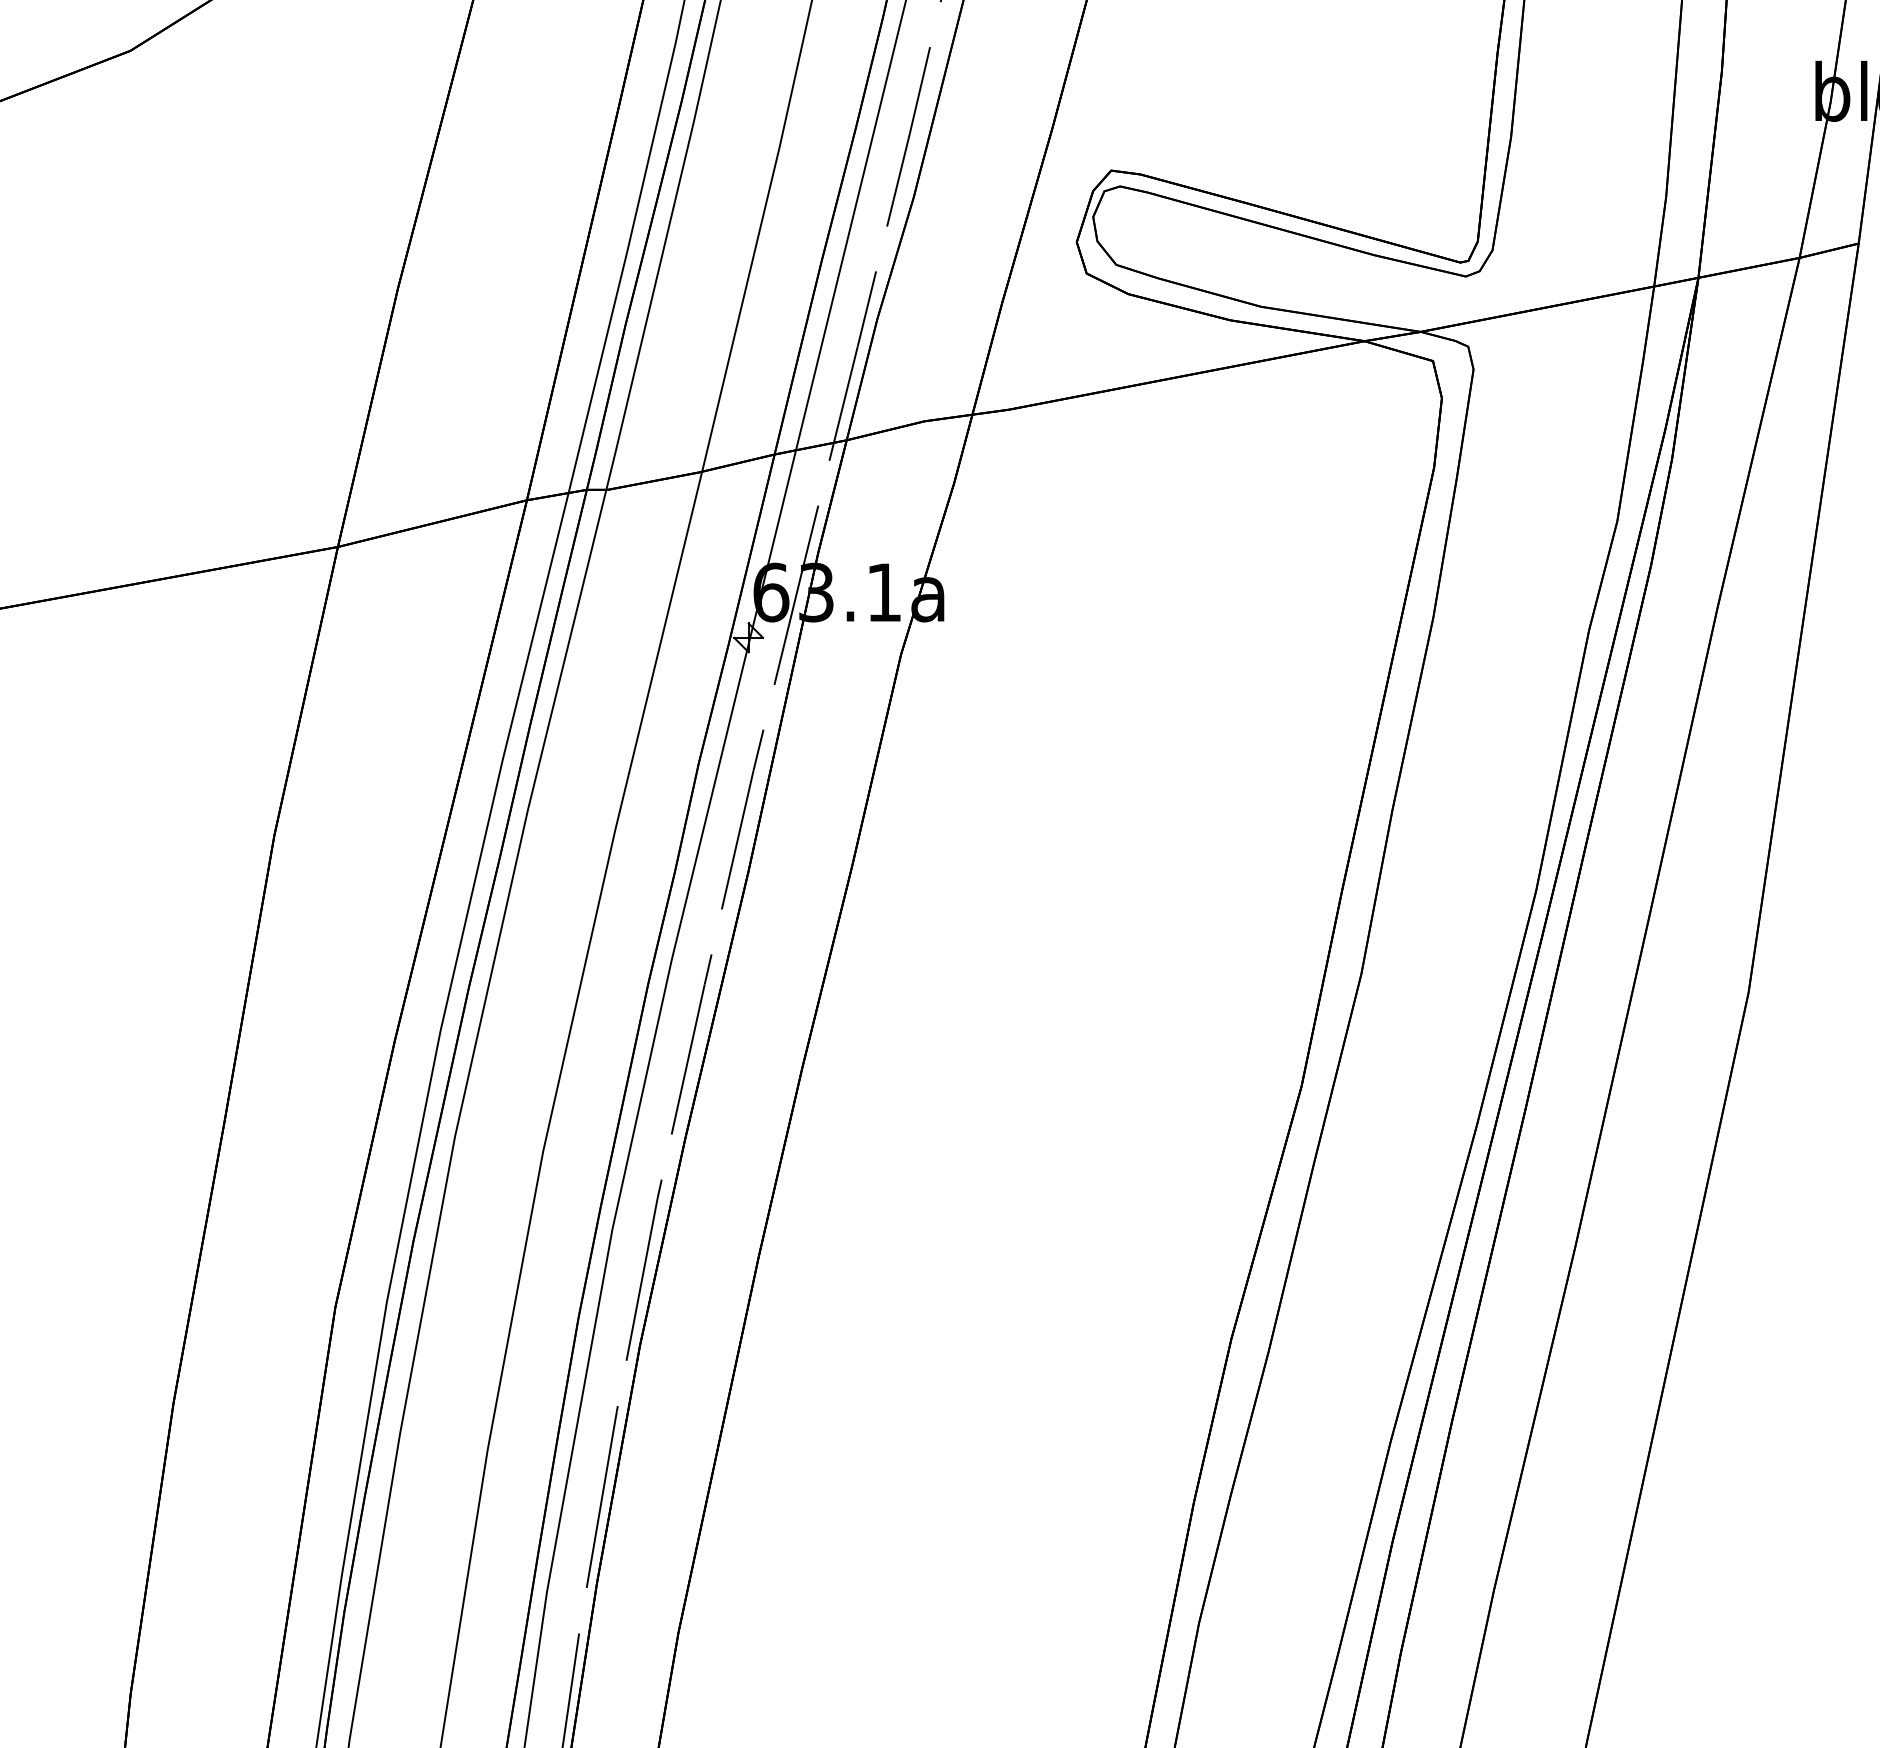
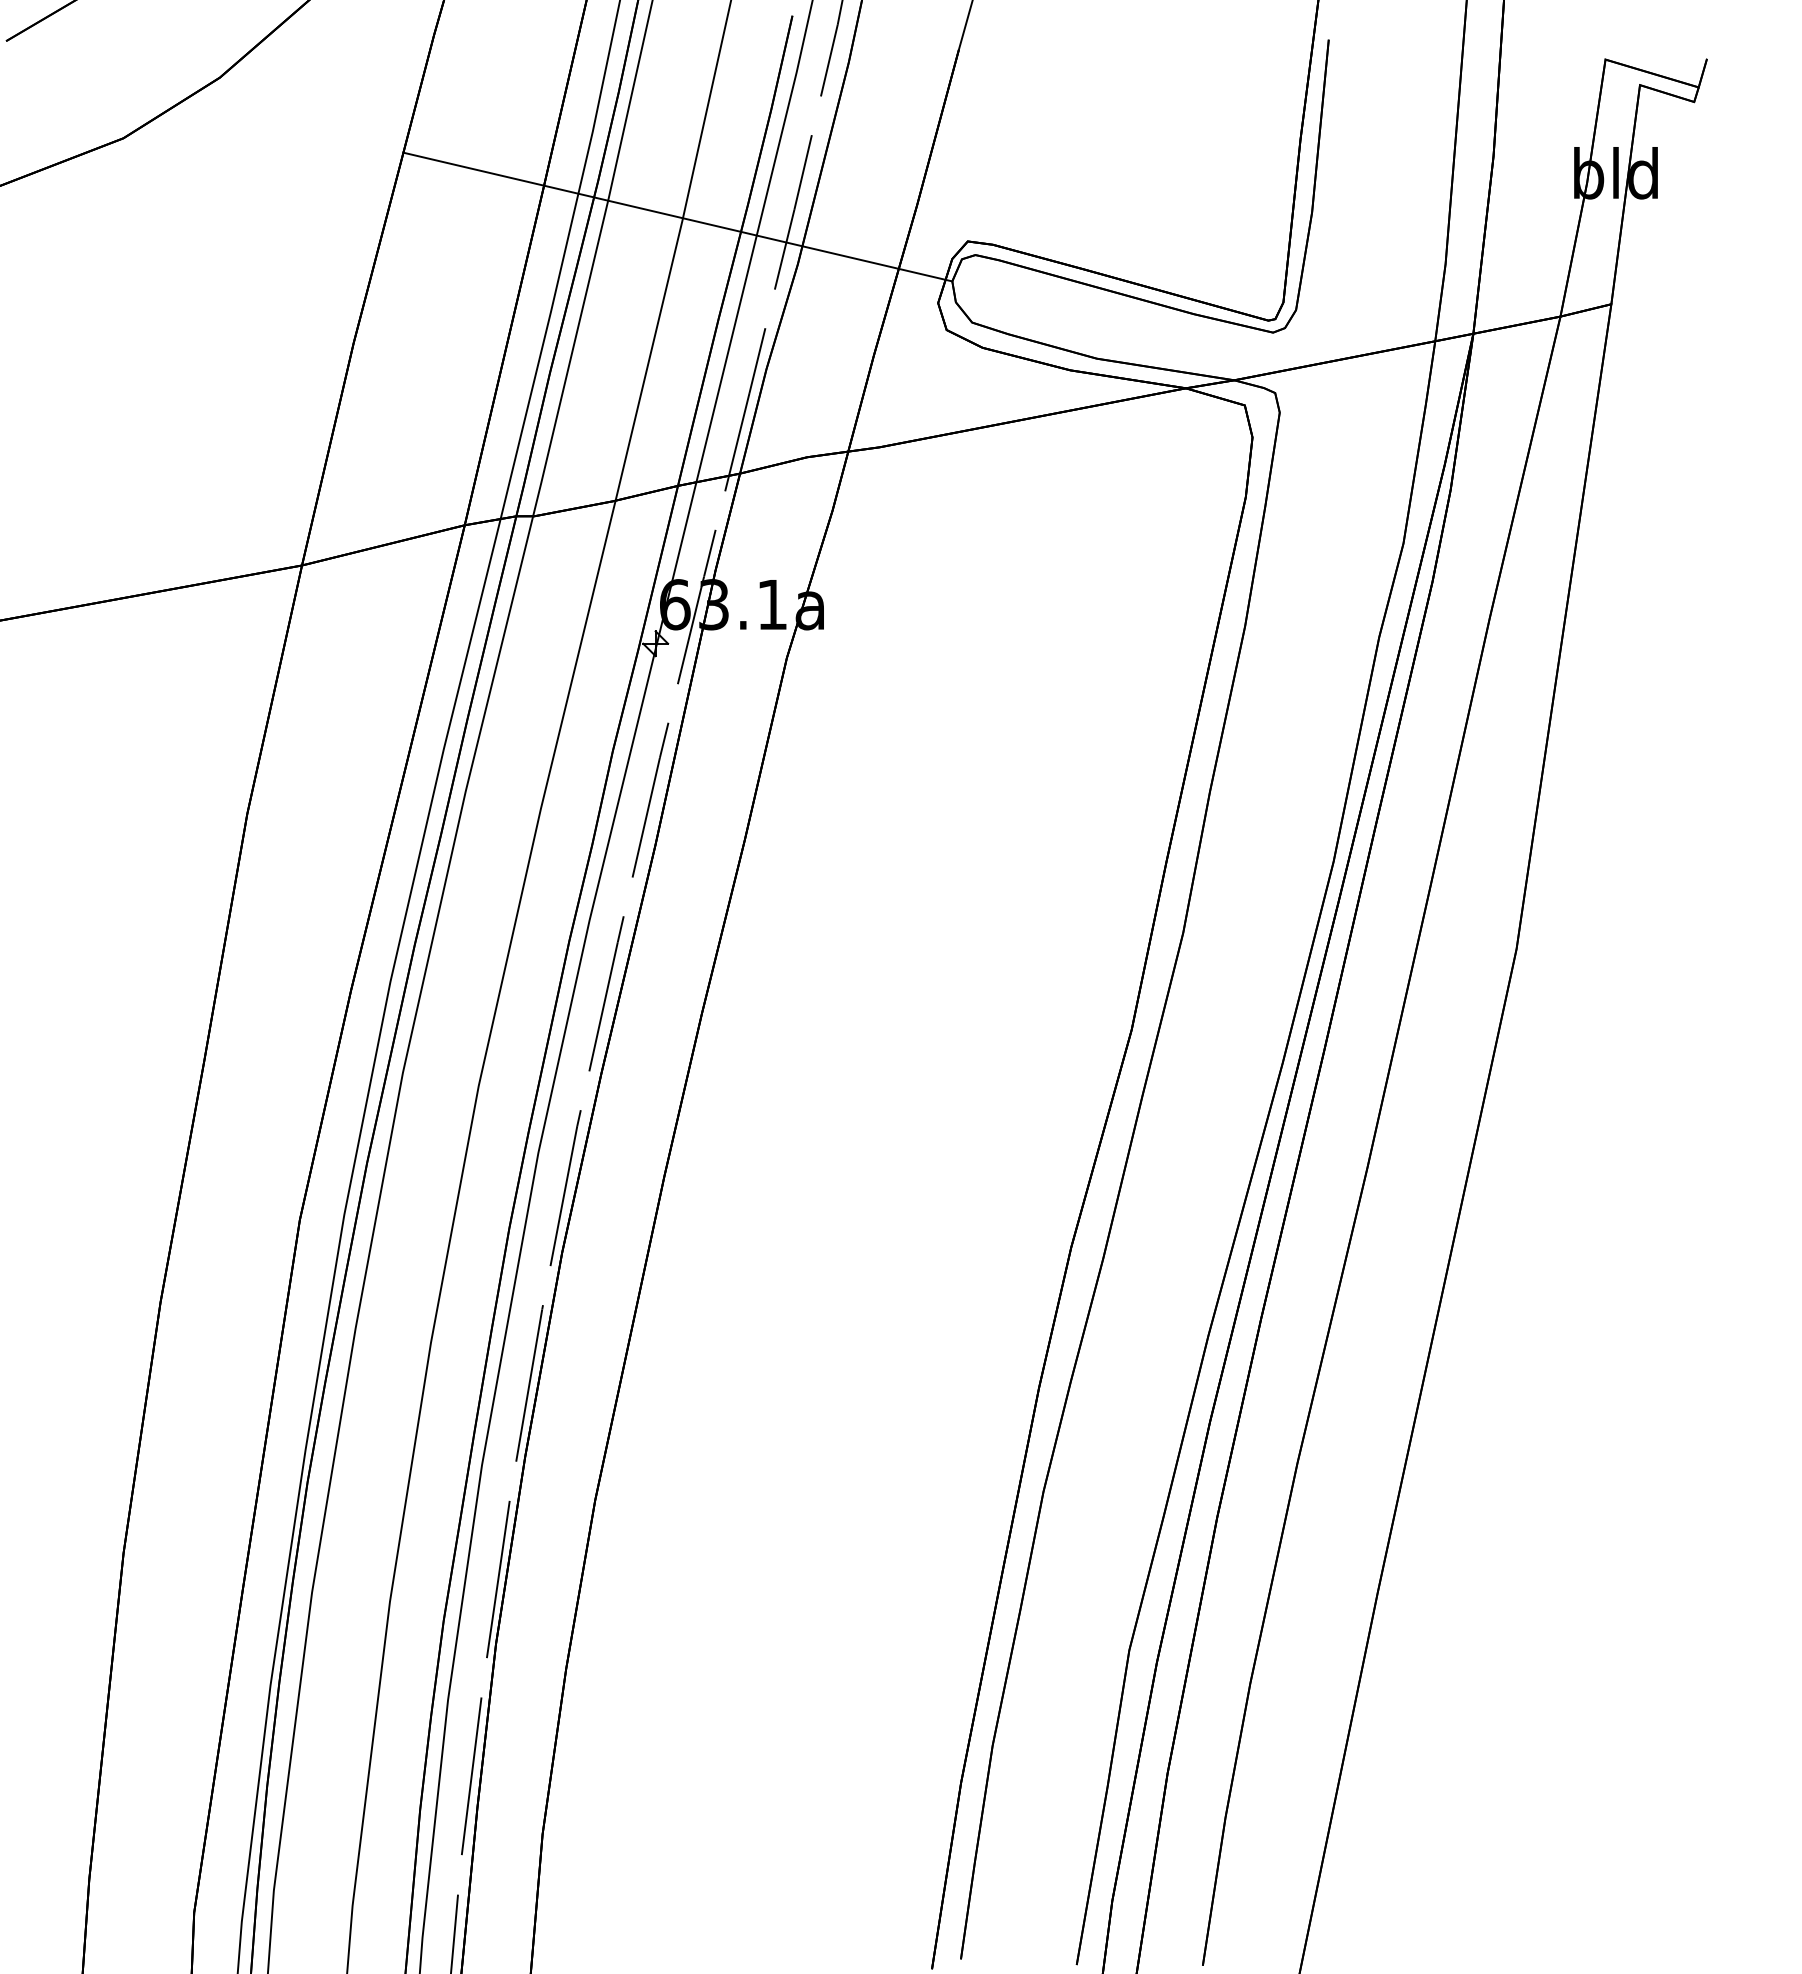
line: (774, 141) -> (677, 216), added

